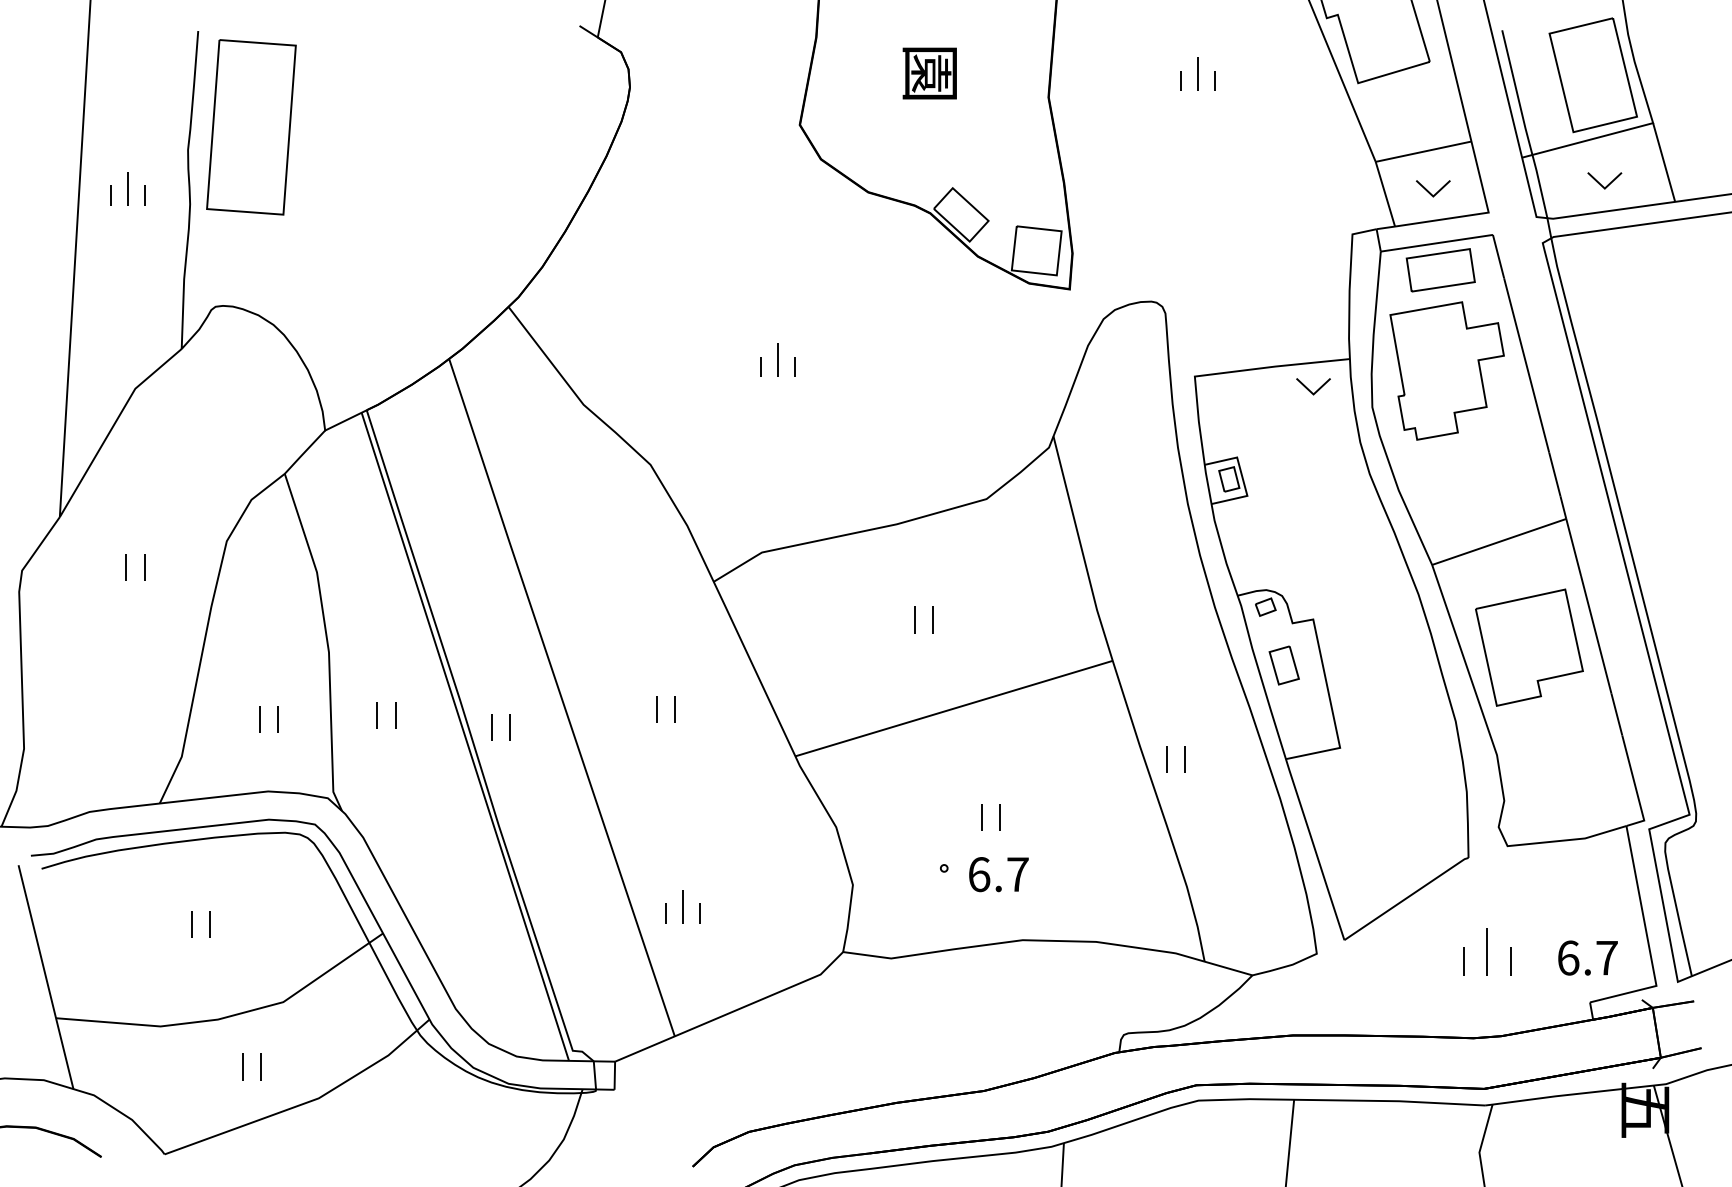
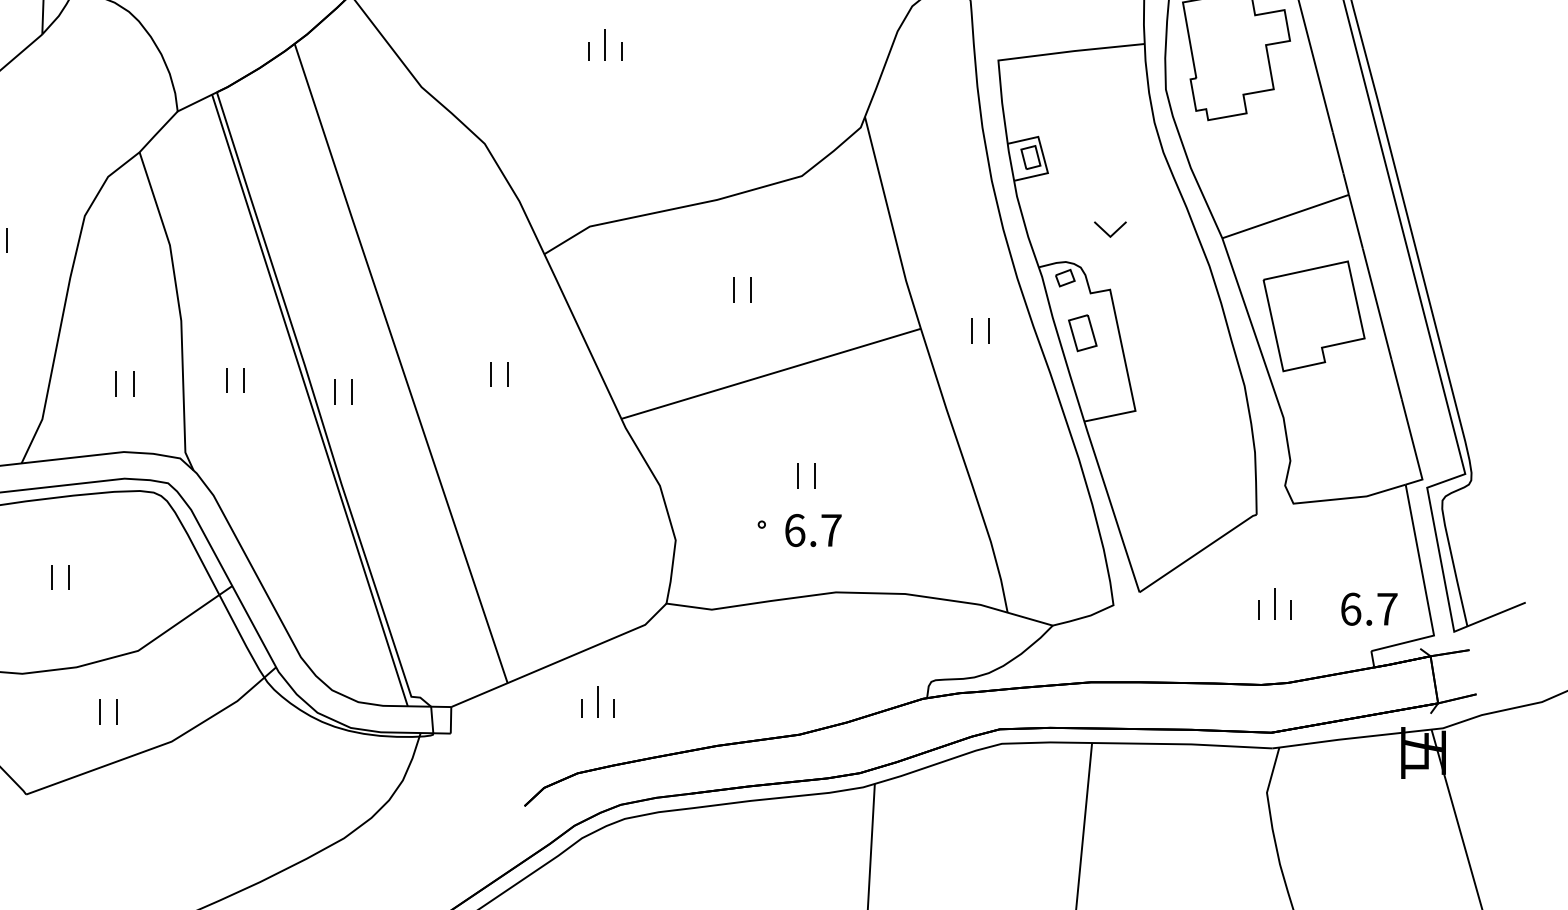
part: (1313, 386) -> (1110, 229), moved
part: (1167, 759) -> (972, 331), moved
part: (682, 906) -> (597, 702), moved
part: (1487, 951) -> (1274, 603), size x0.71

